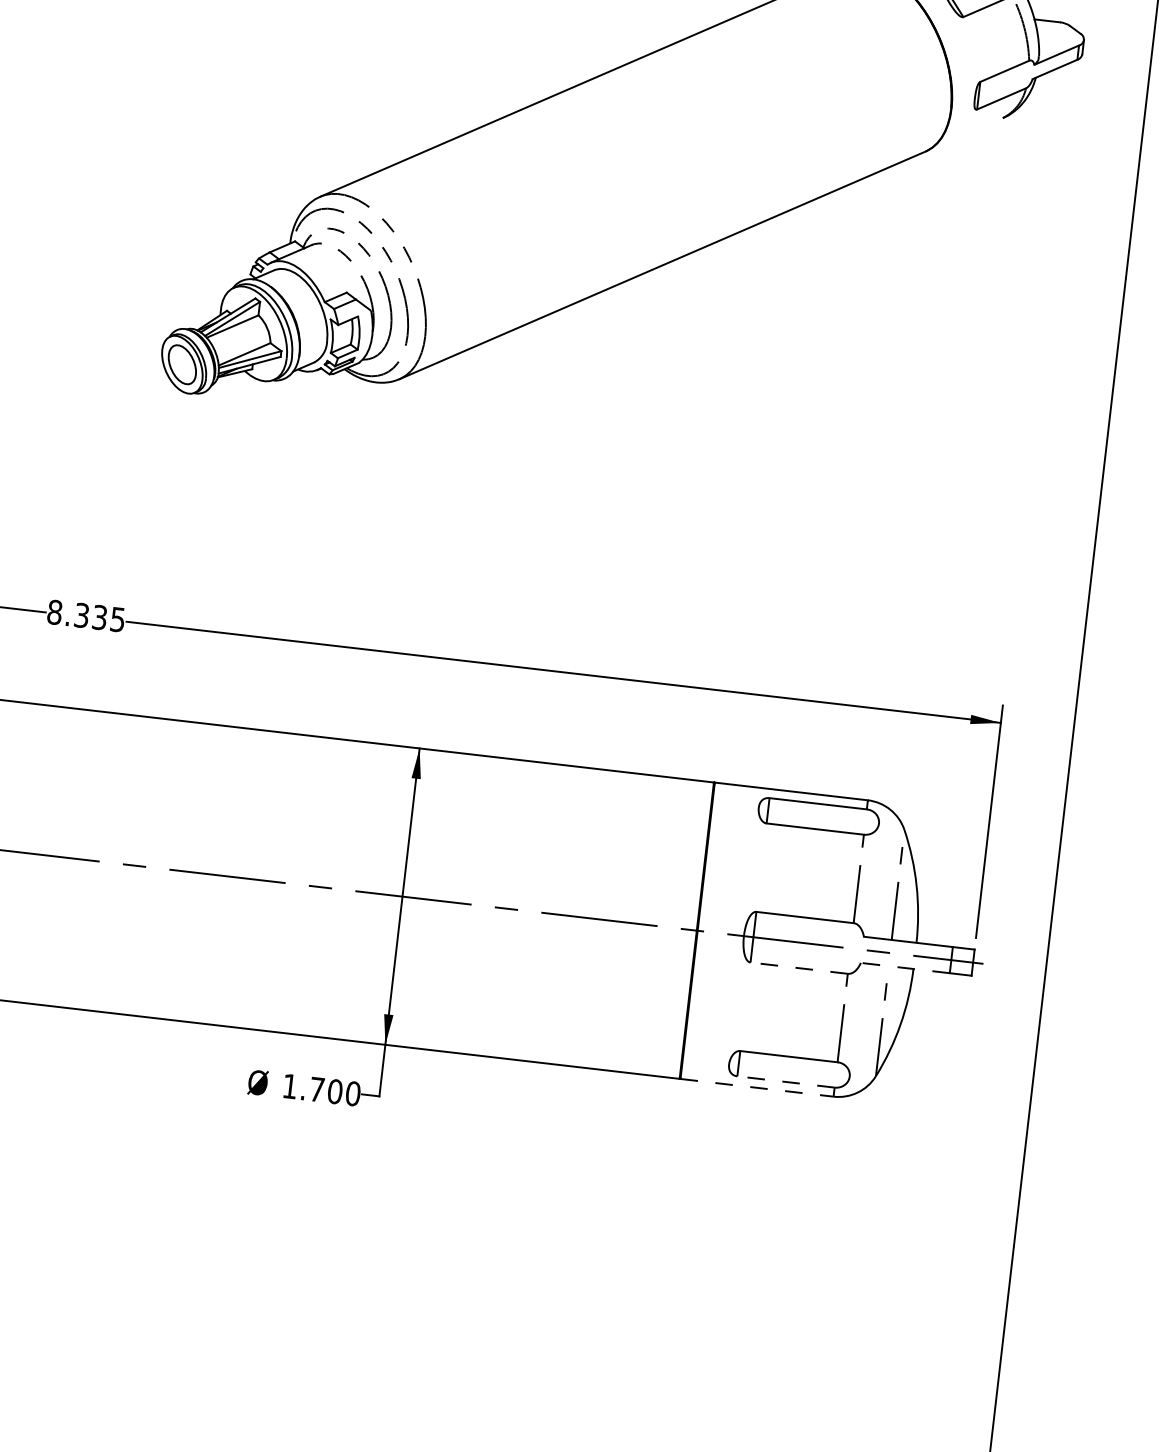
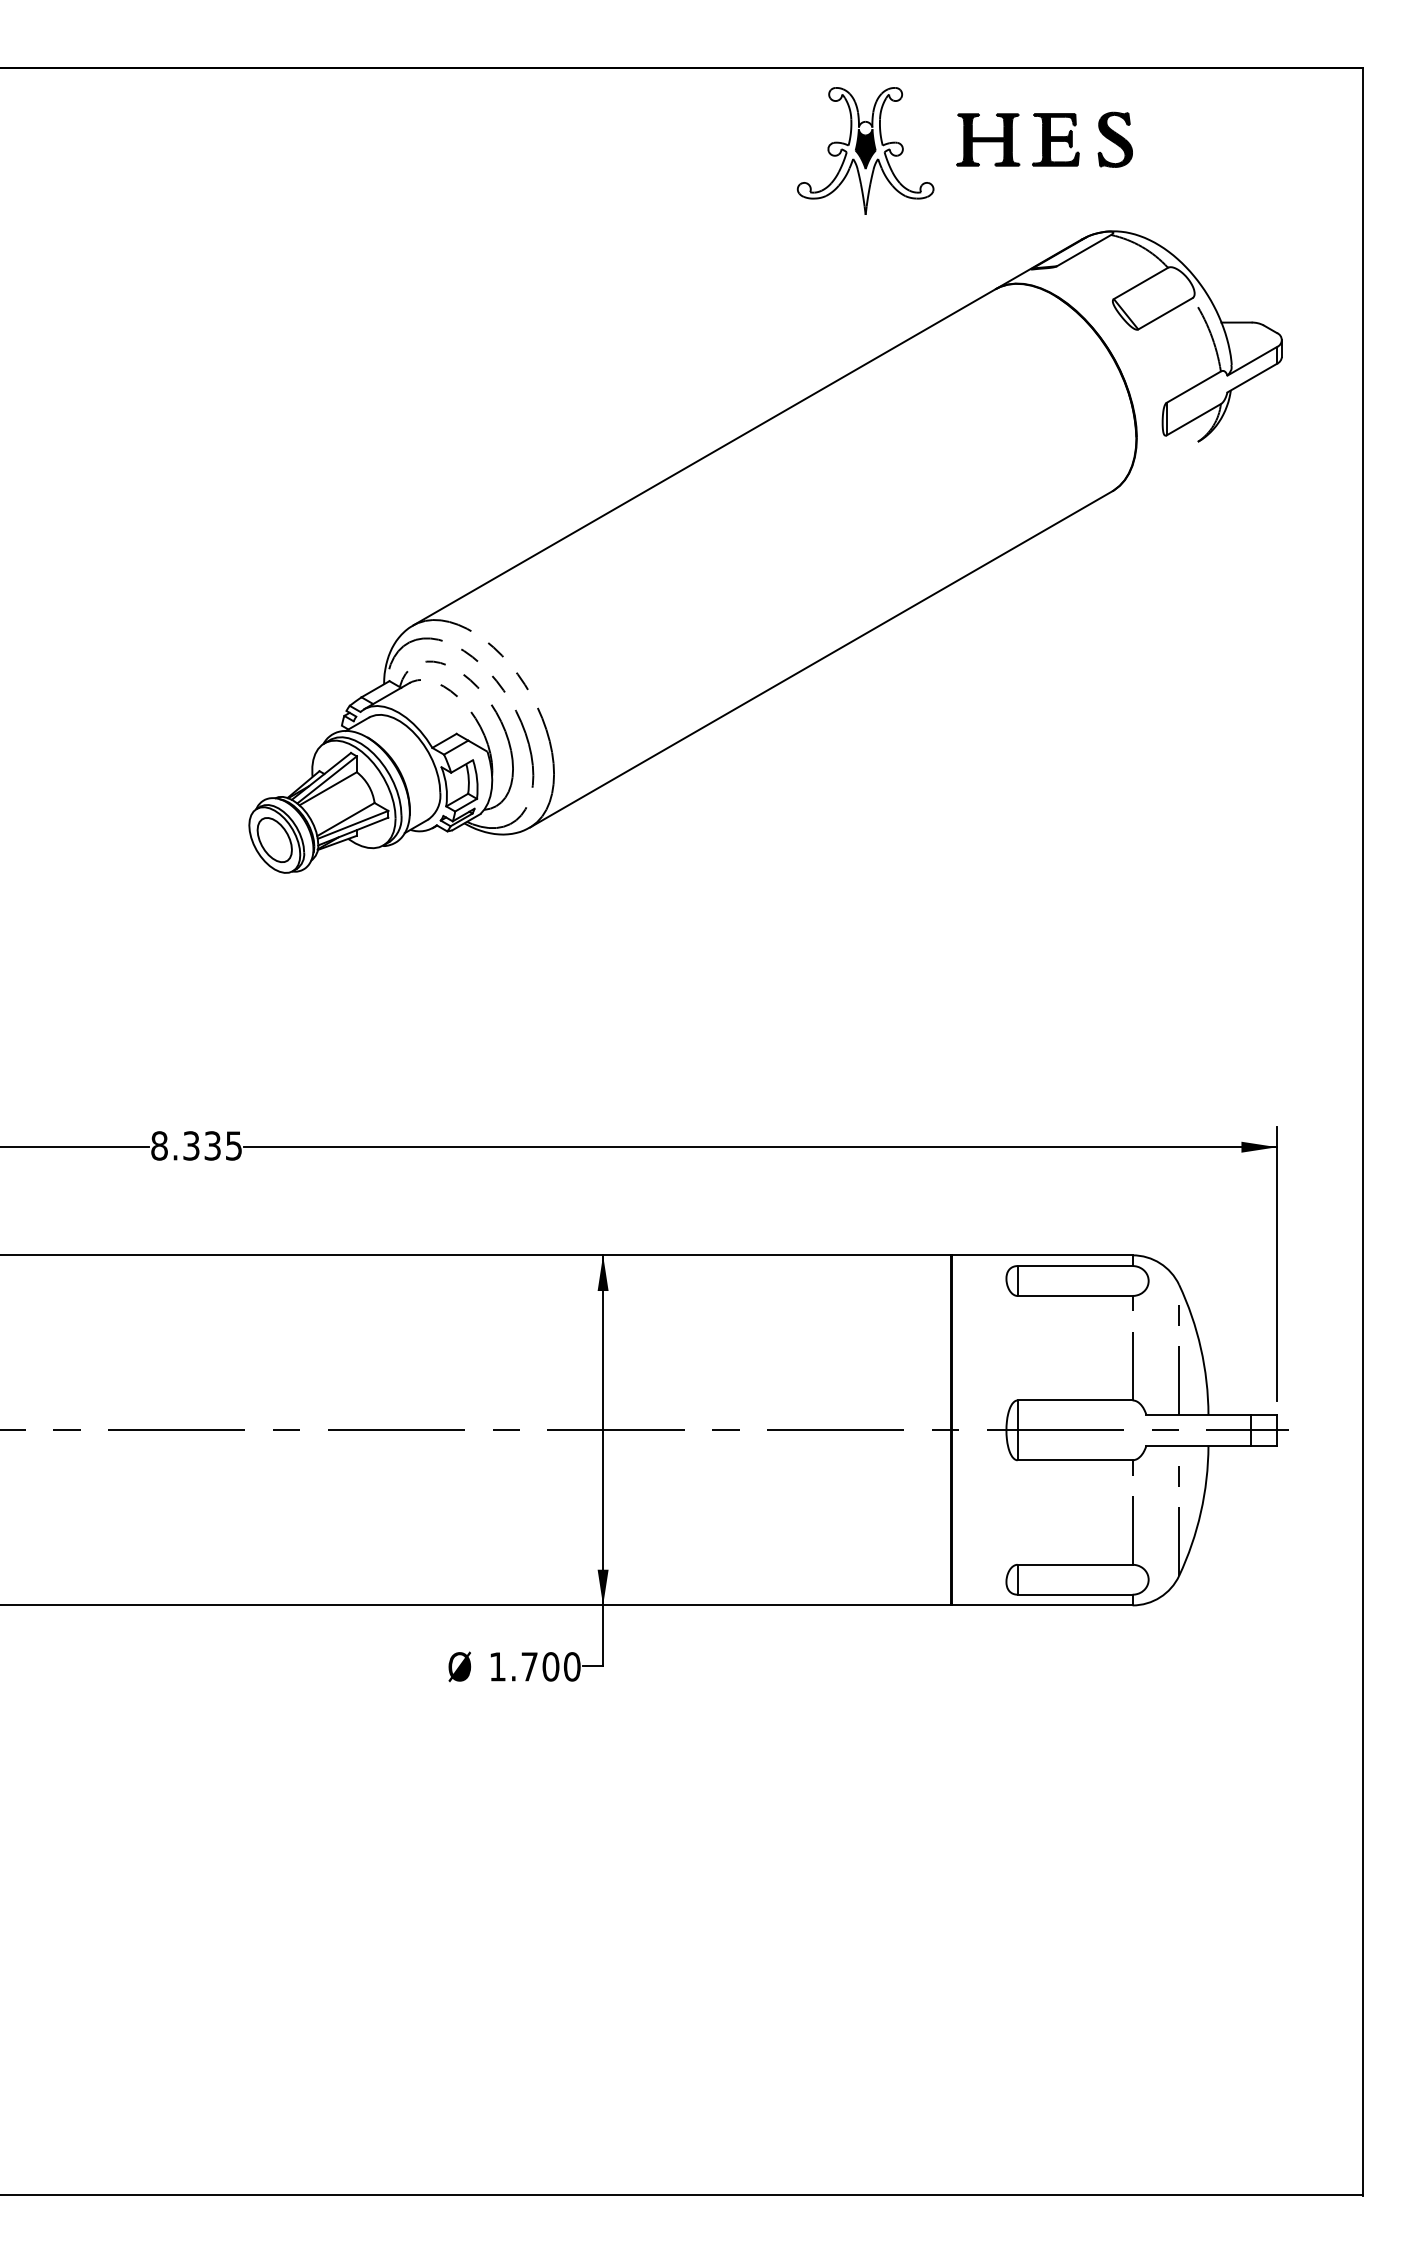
line: (905, 967) -> (1198, 1445), dashed -> solid
line: (798, 968) -> (1074, 1460), dashed -> solid
line: (785, 1081) -> (1074, 1594), dashed -> solid
line: (757, 1087) -> (1042, 1605), dashed -> solid

